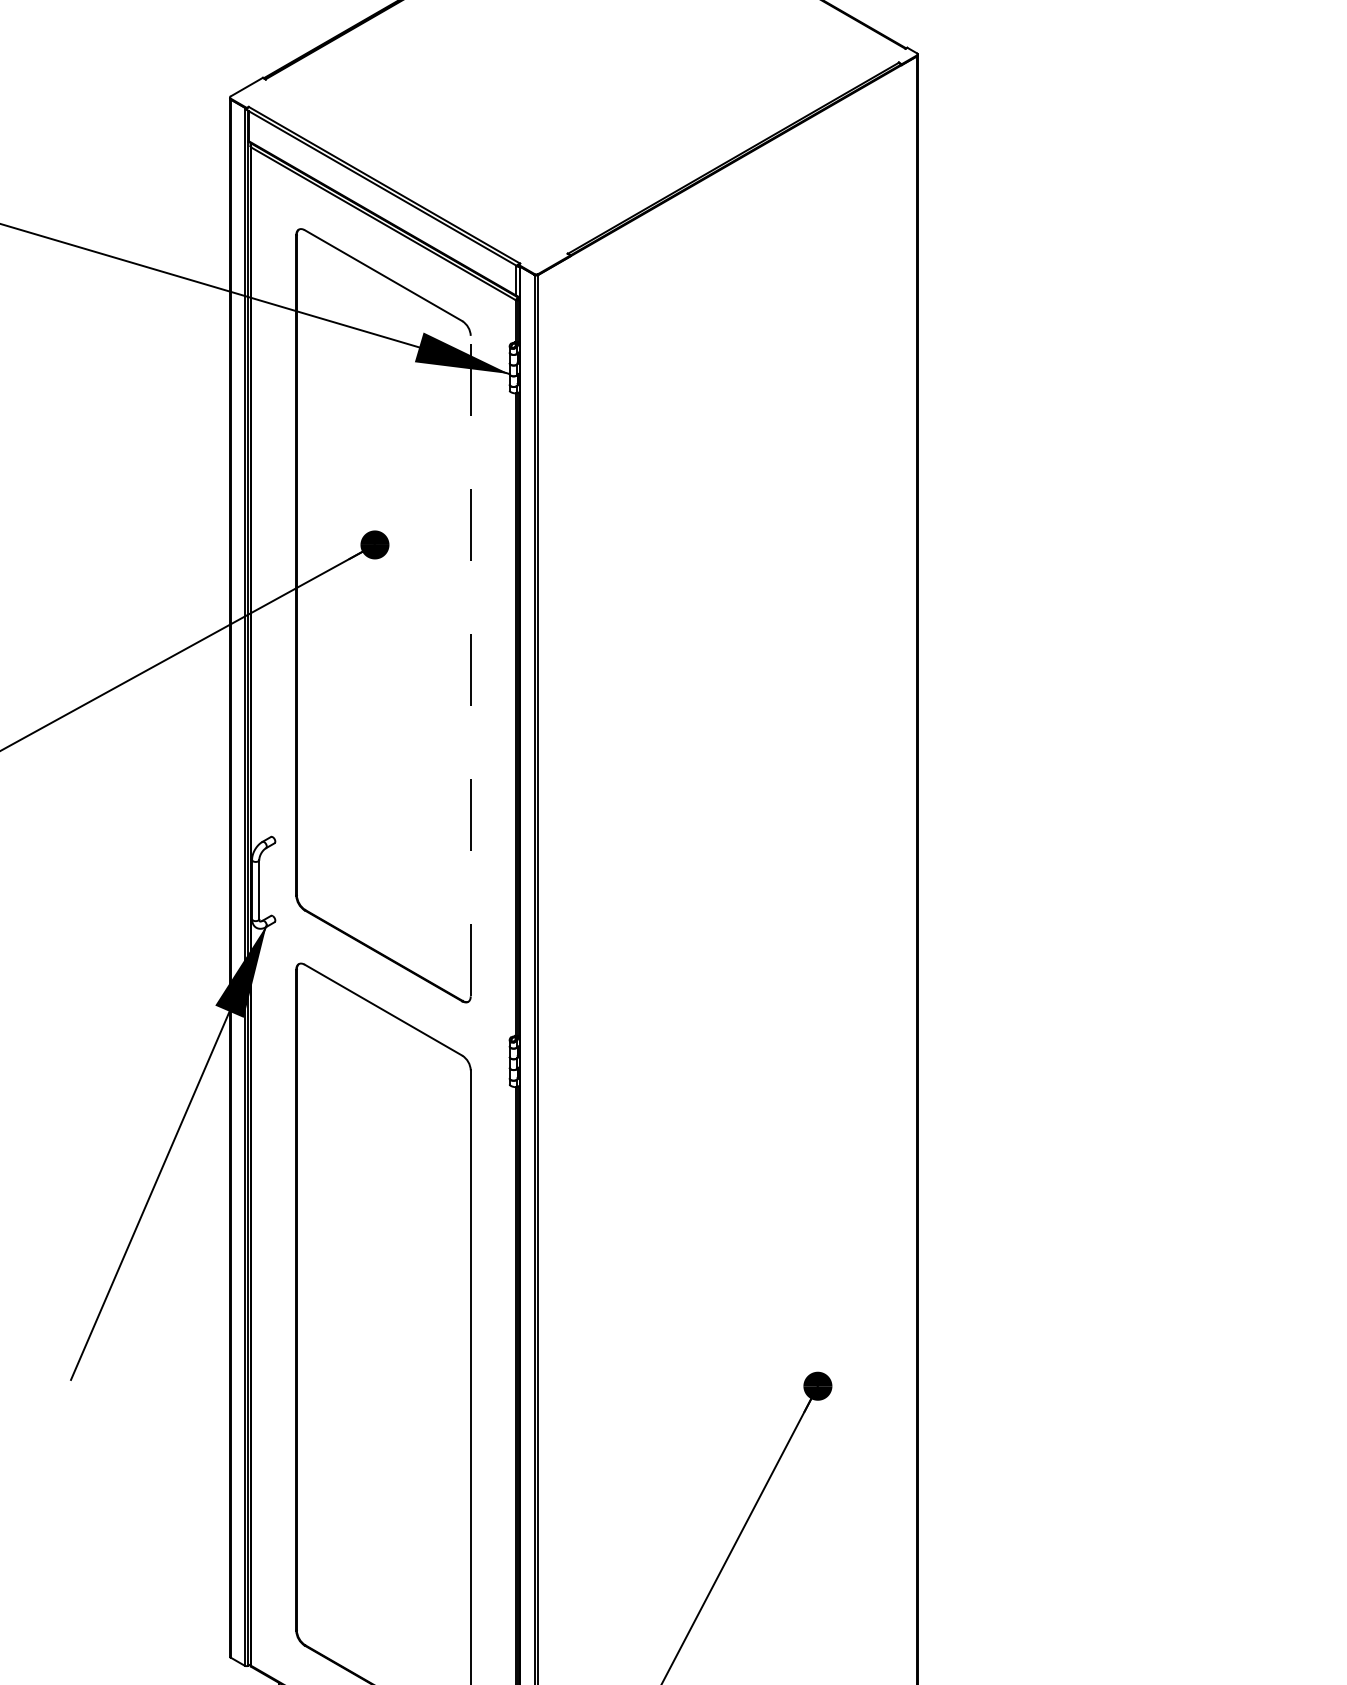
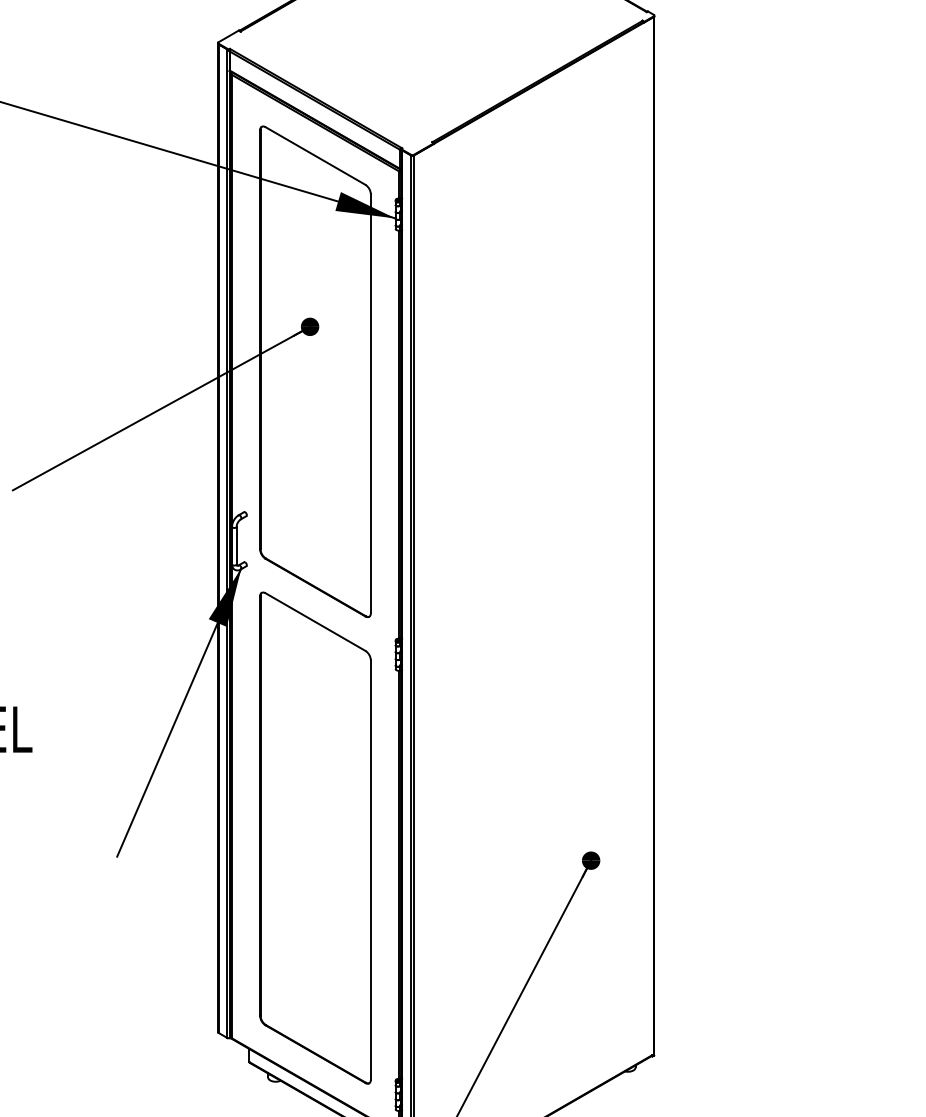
line: (470, 665) -> (370, 403), dashed -> solid

